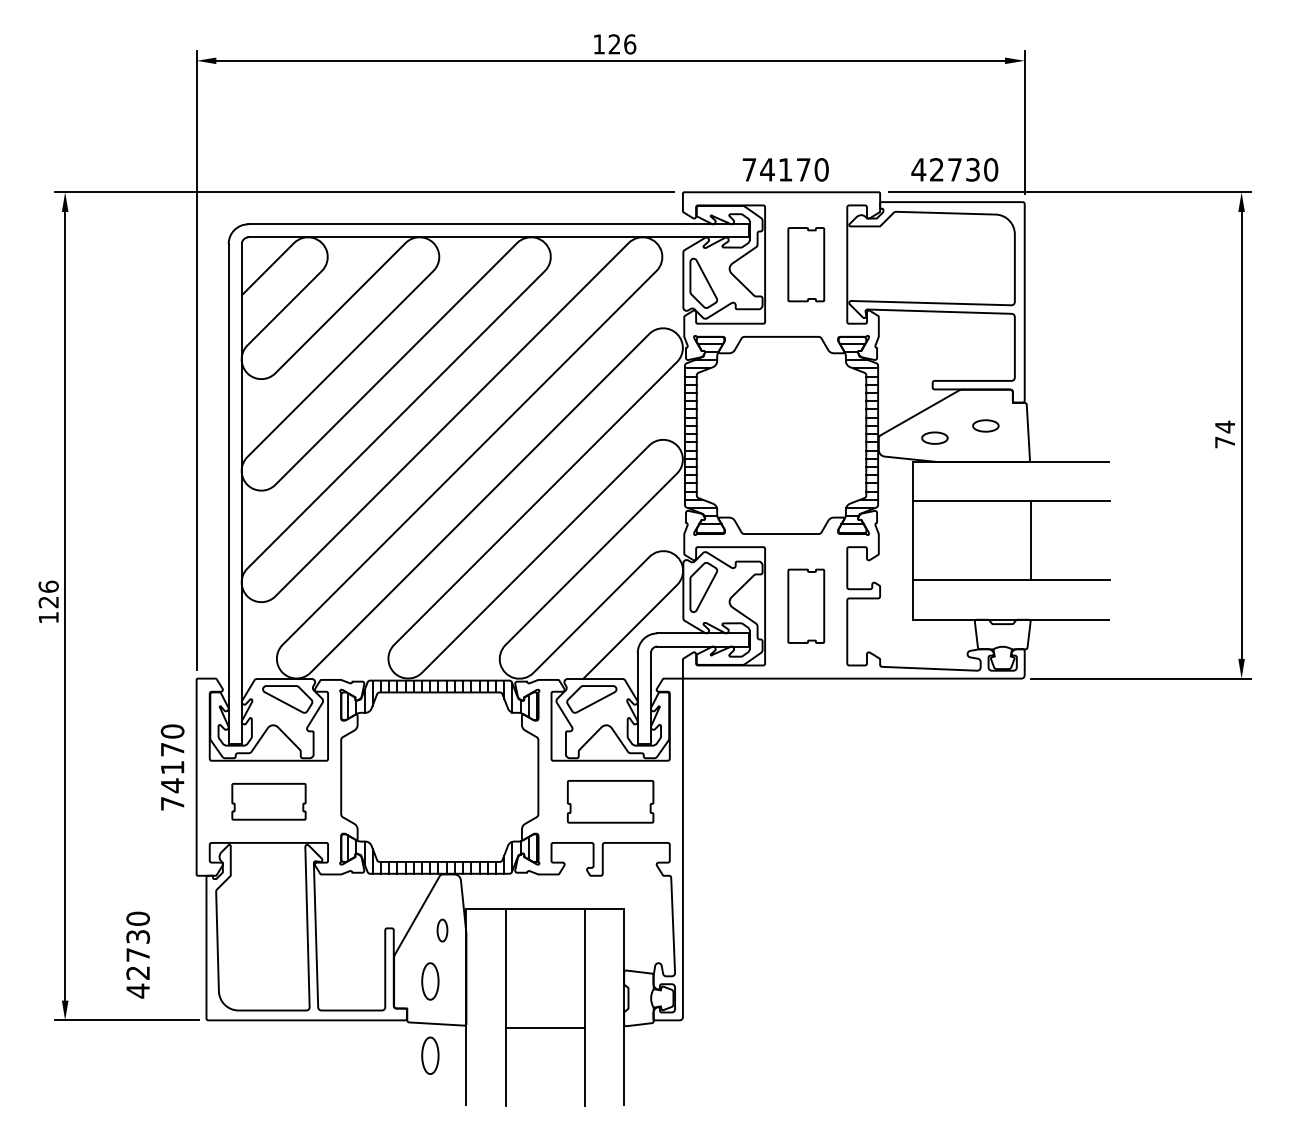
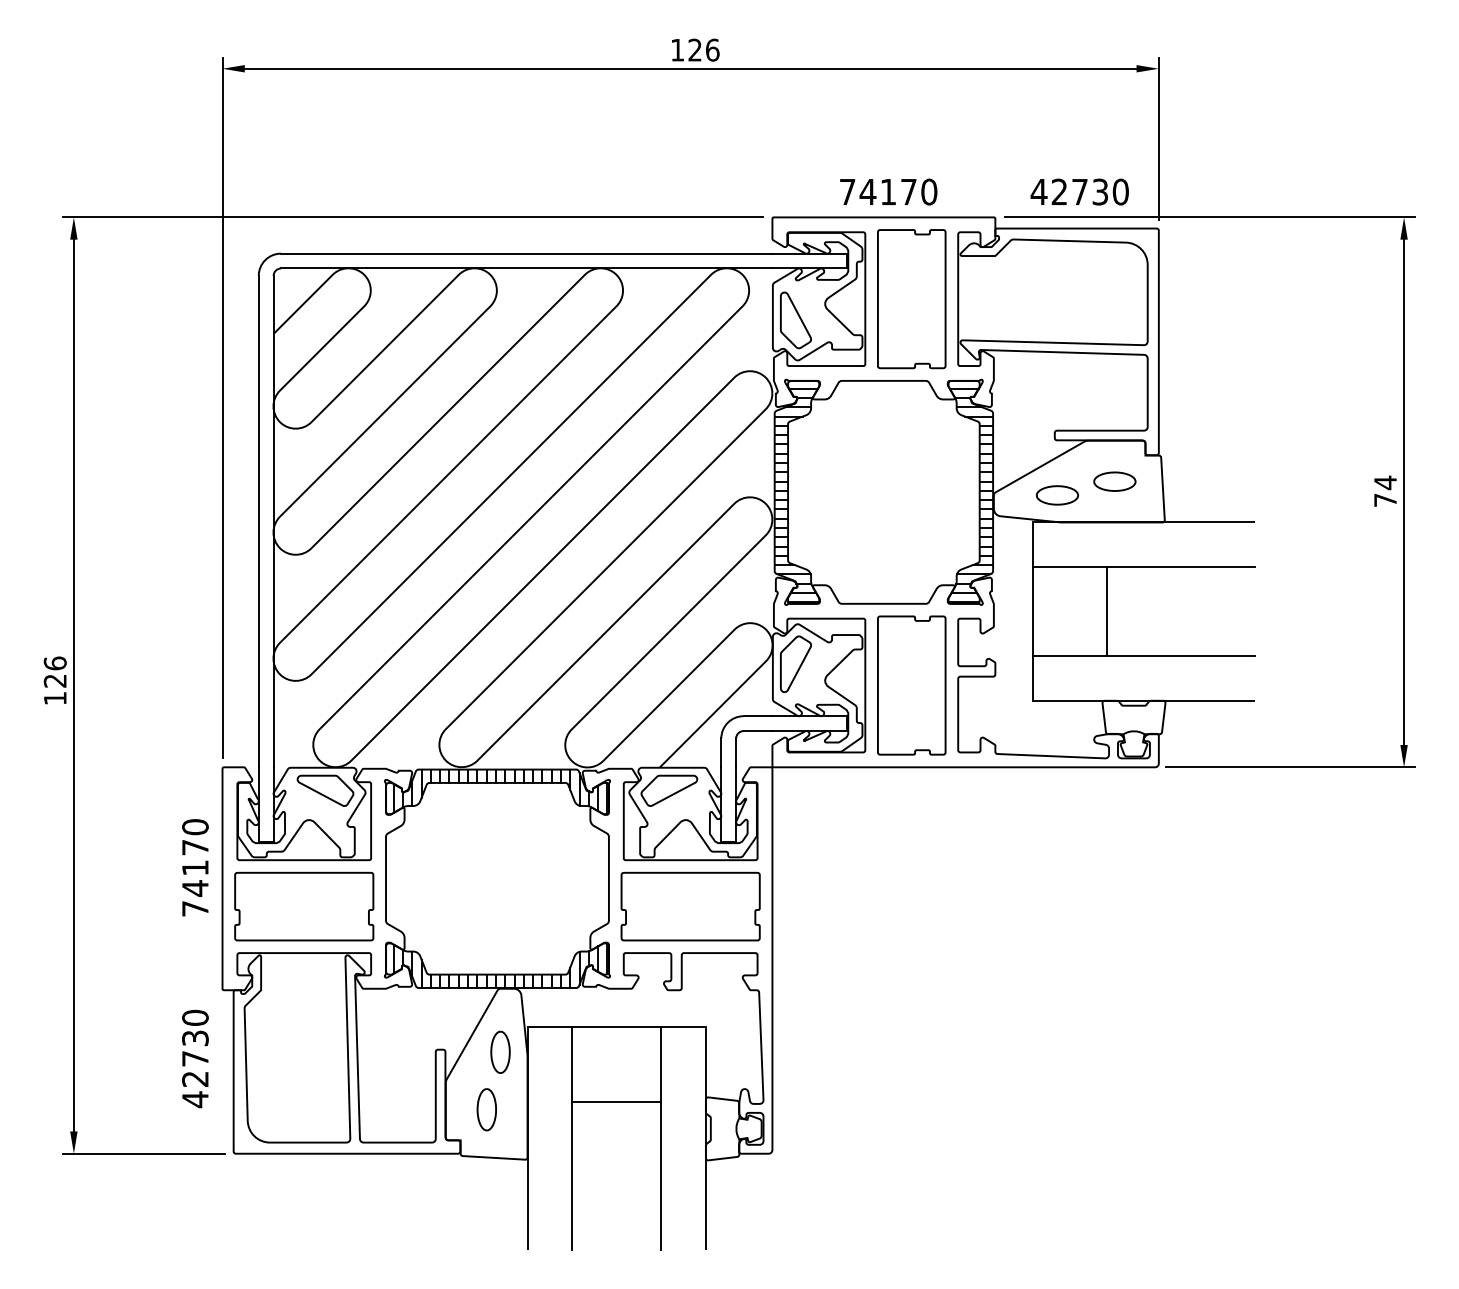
part: (805, 264) -> (911, 299), size x1.67
part: (985, 425) -> (1114, 481), size x1.43
part: (934, 438) -> (1056, 495), size x1.43
line: (1030, 540) -> (1106, 611), moved
part: (805, 606) -> (911, 685), size x1.67
part: (269, 801) -> (304, 906), size x1.67
part: (610, 801) -> (690, 906), size x1.43
part: (442, 929) -> (500, 1051), size x1.67
text: (138, 954) -> (195, 1058), moved
line: (545, 1028) -> (616, 1101), moved
part: (430, 1055) -> (486, 1193), removed

